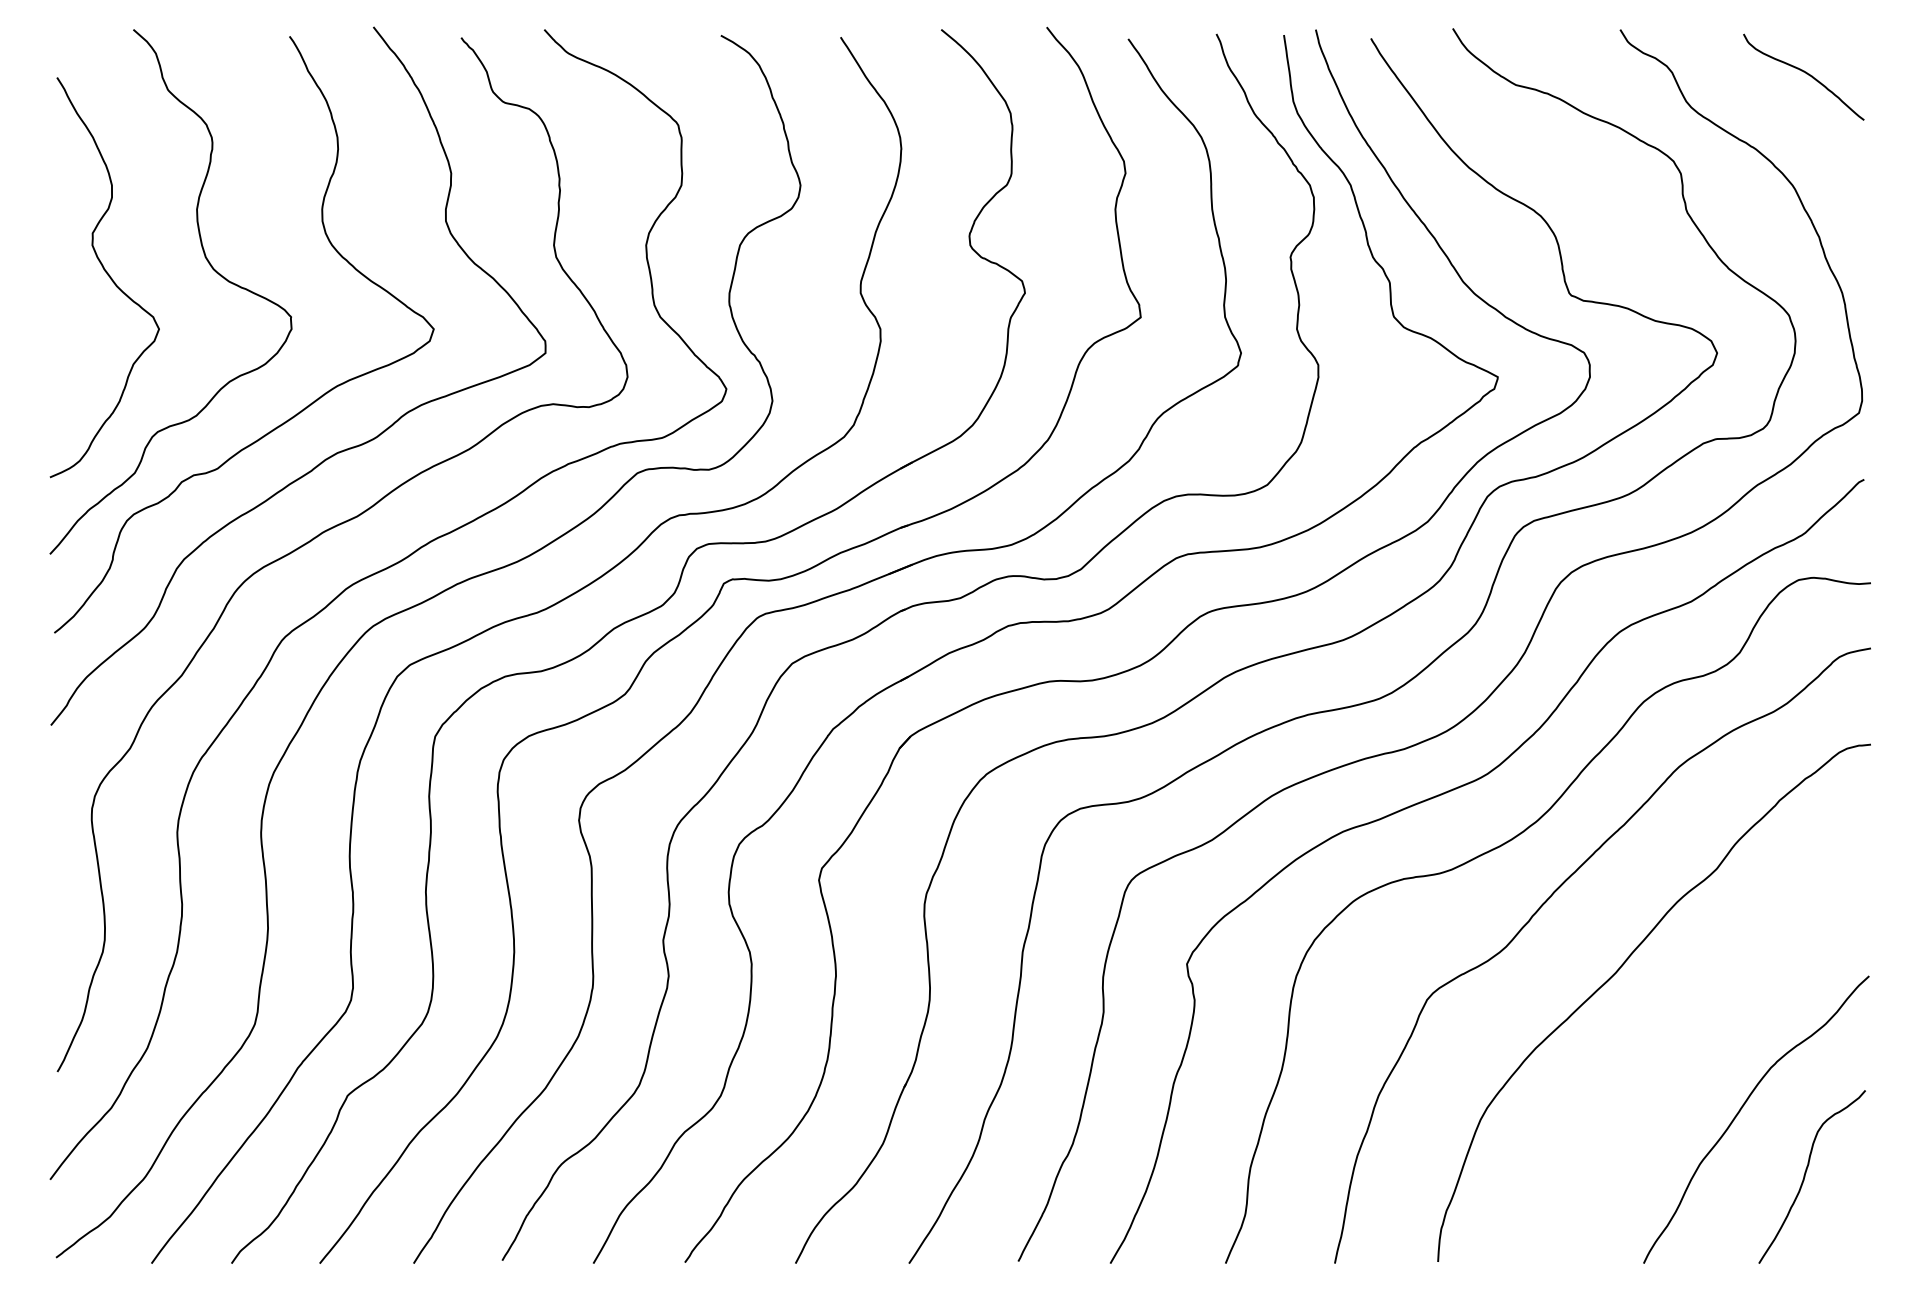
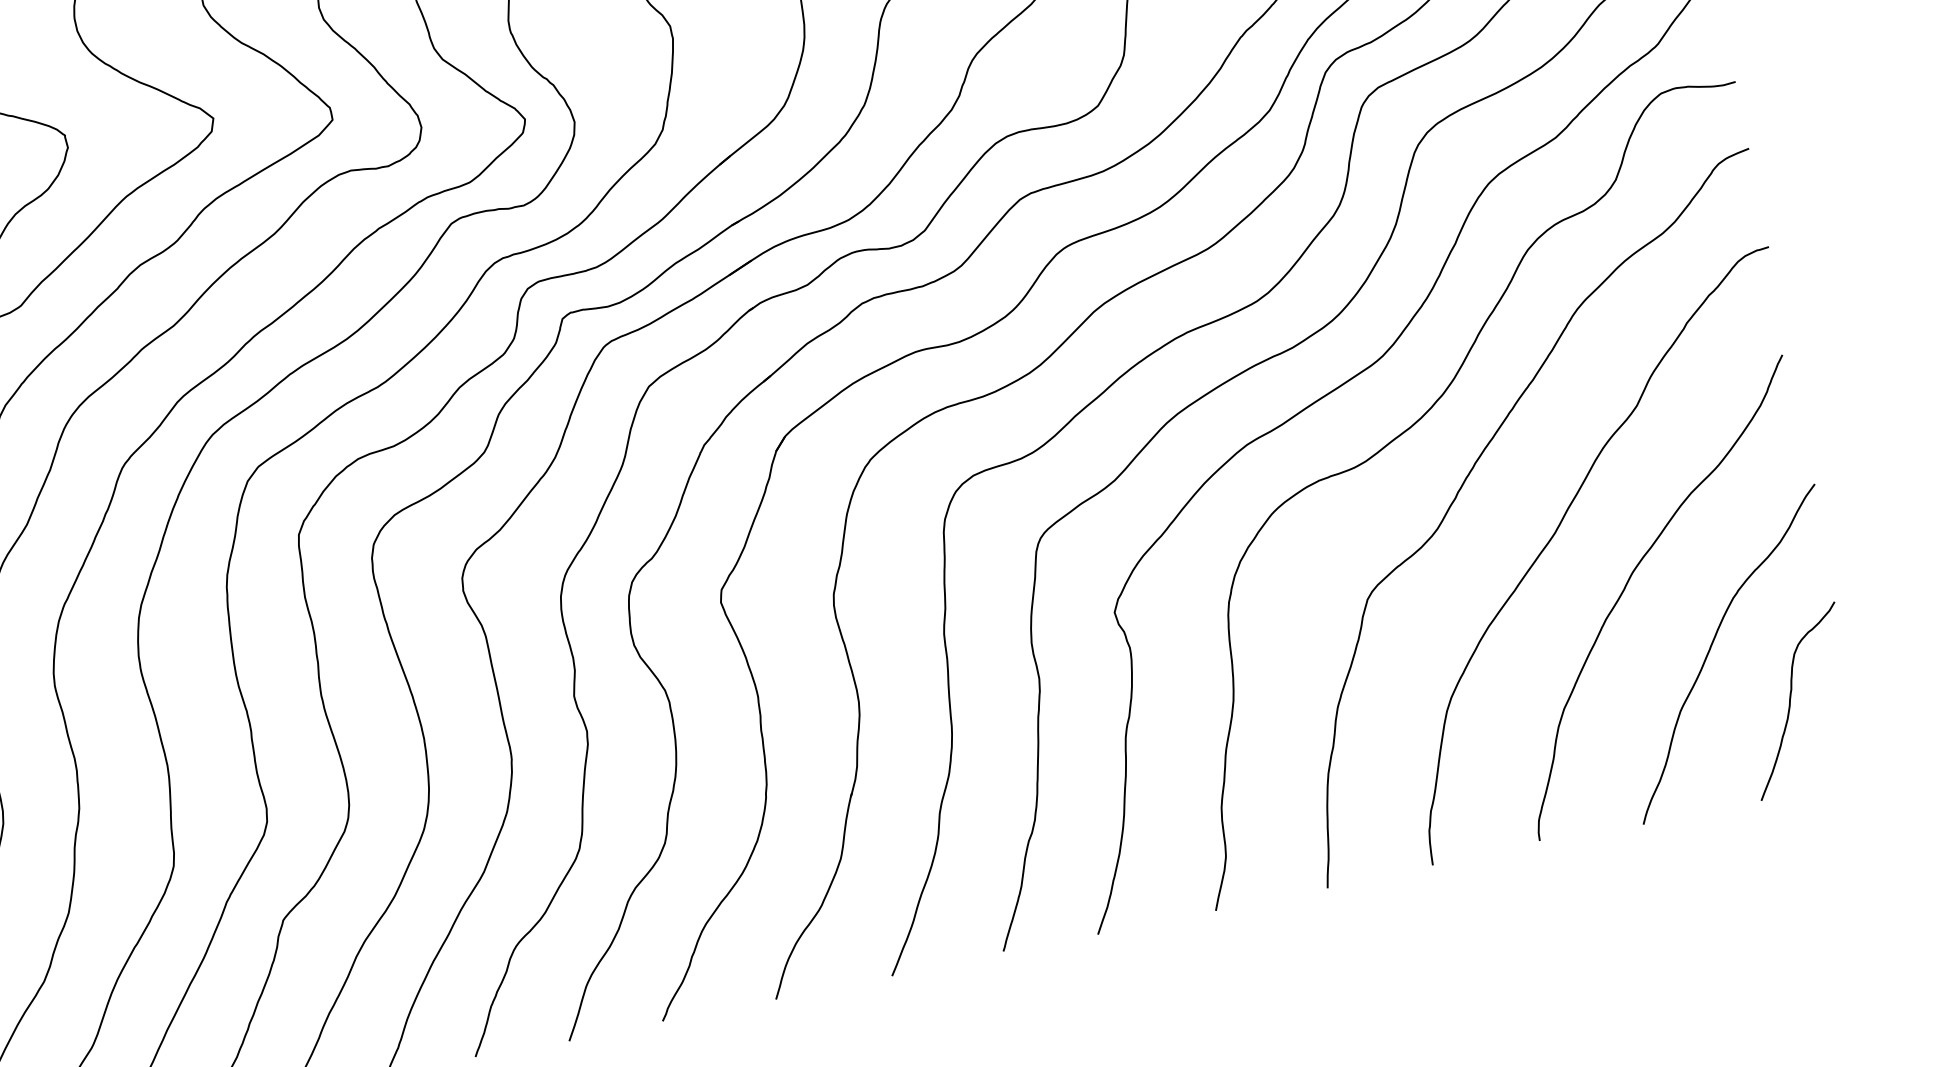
curve: (1677, 1031) -> (1630, 580), added

